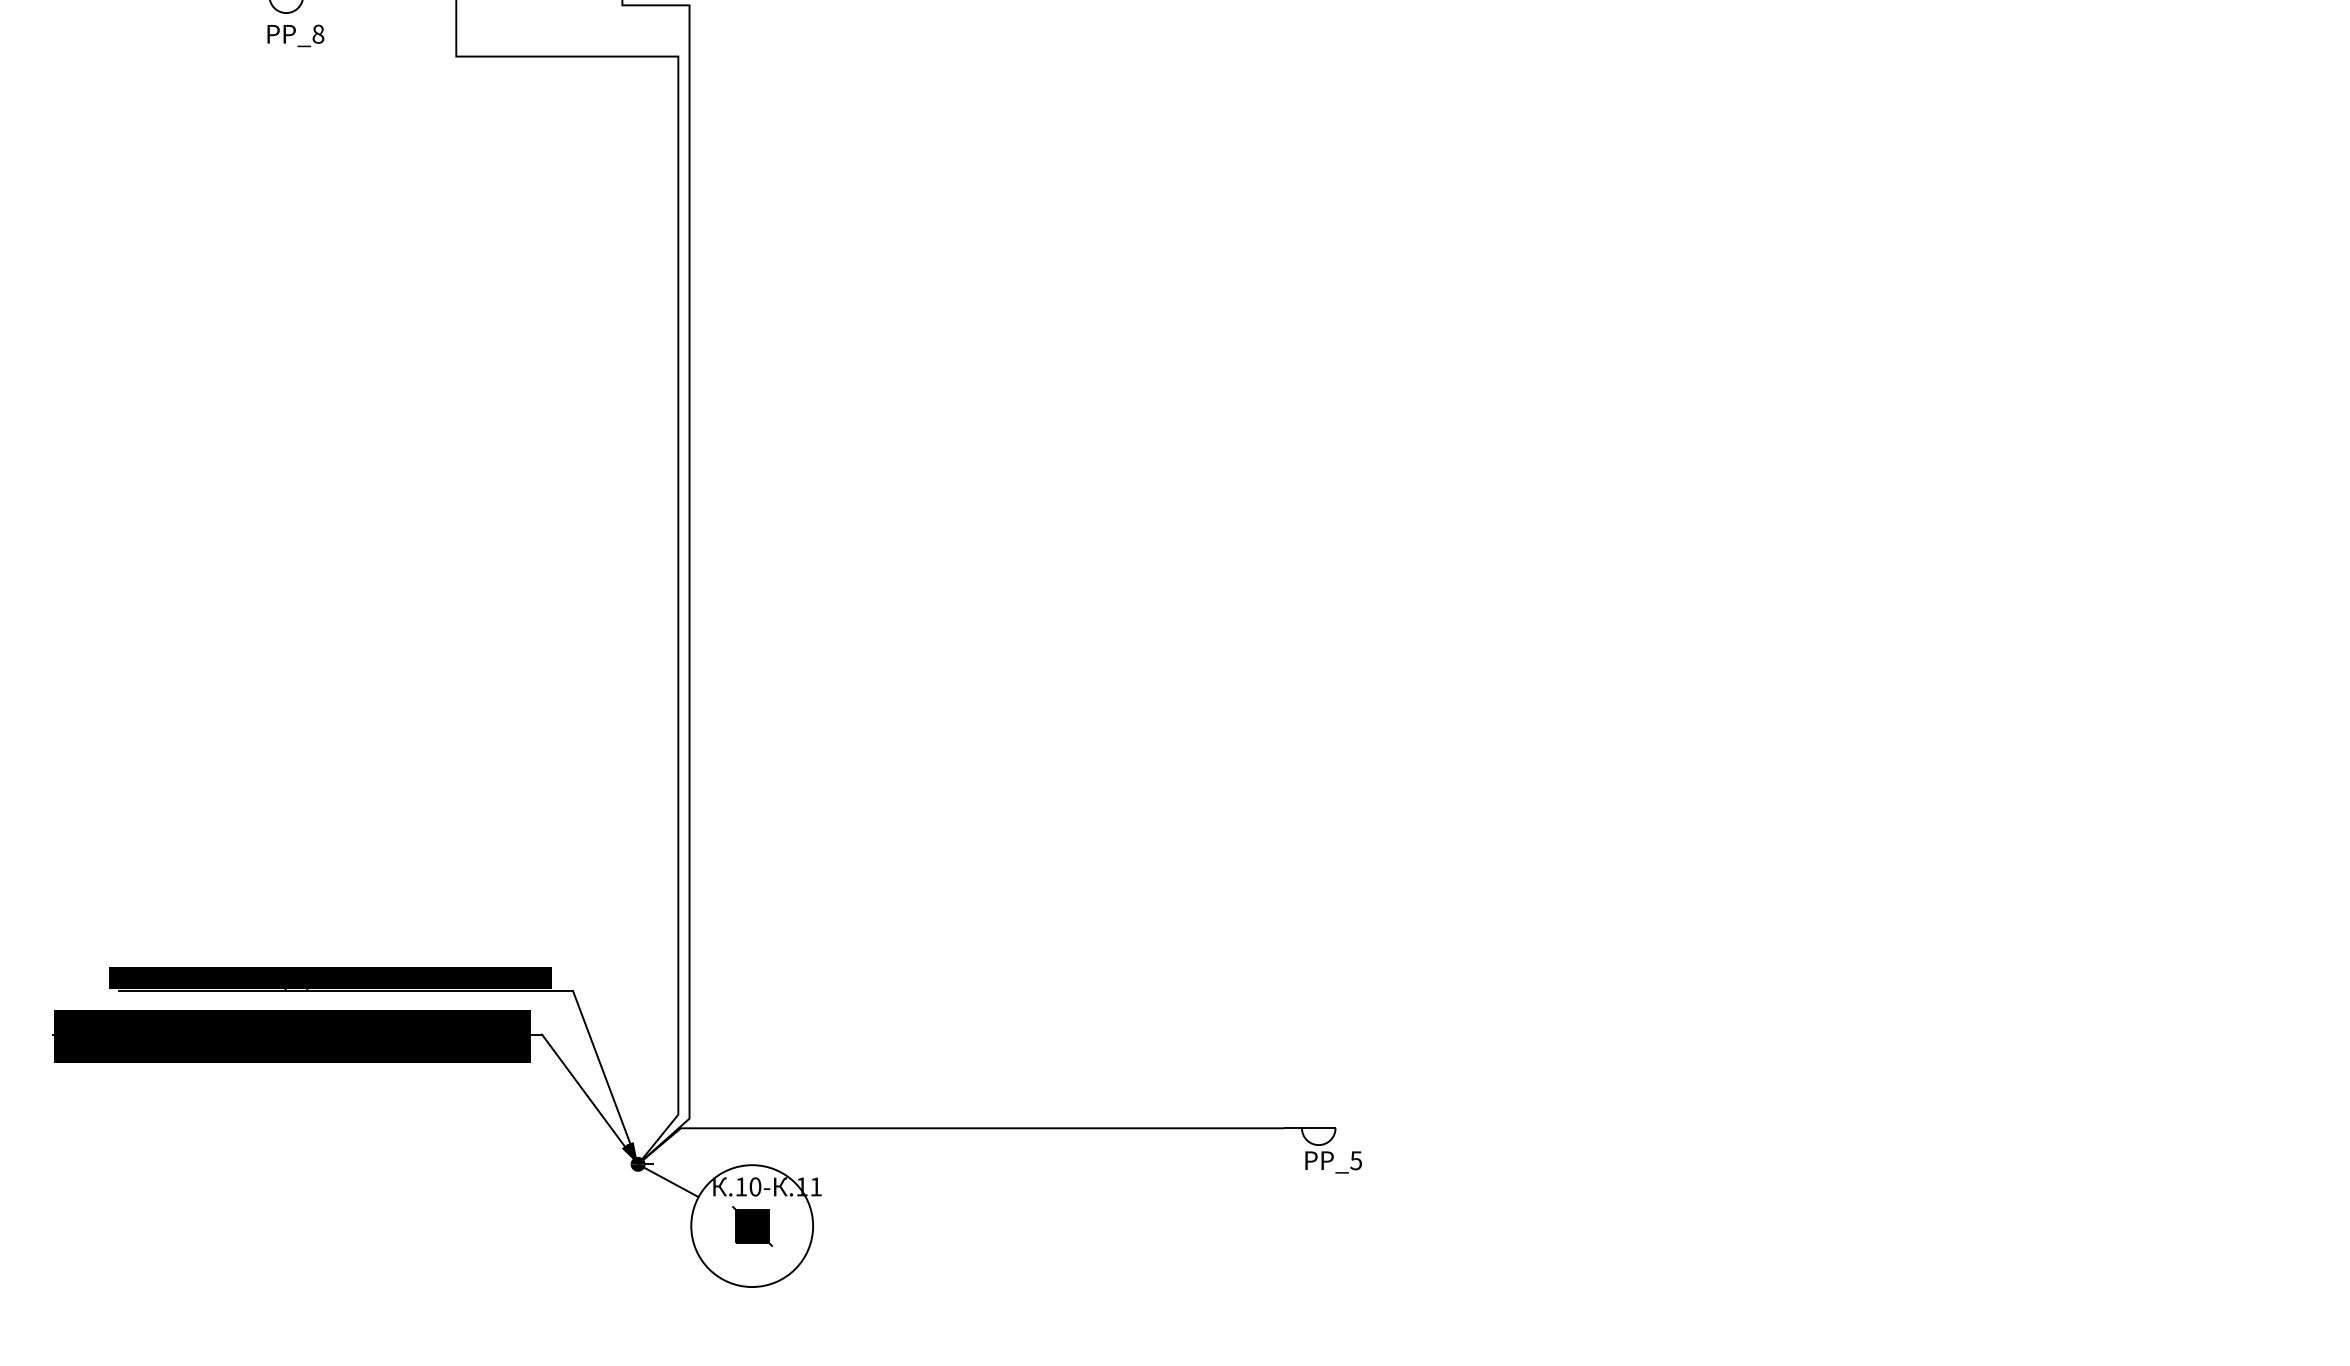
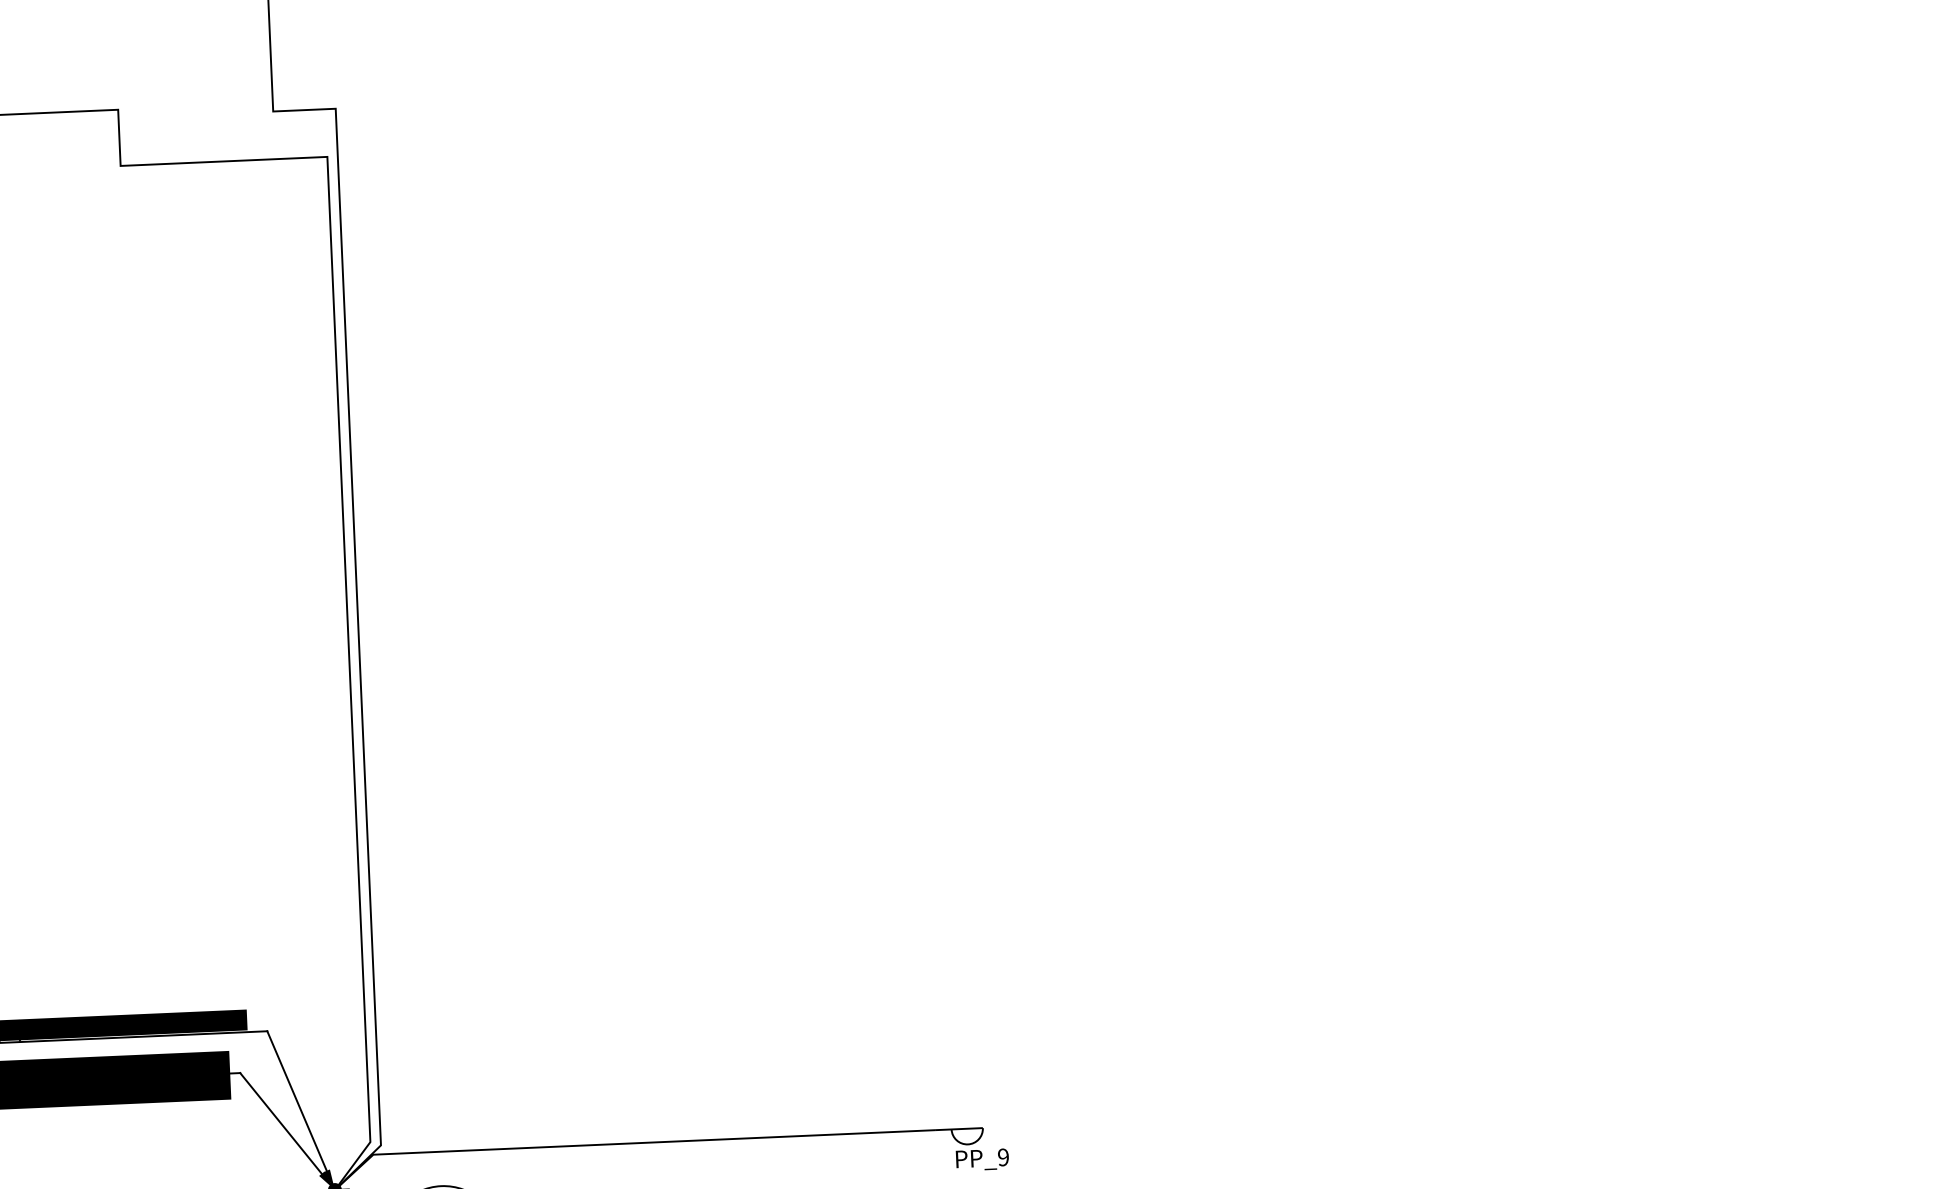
text: (1355, 1160) -> (1002, 1157), _5 -> _9

